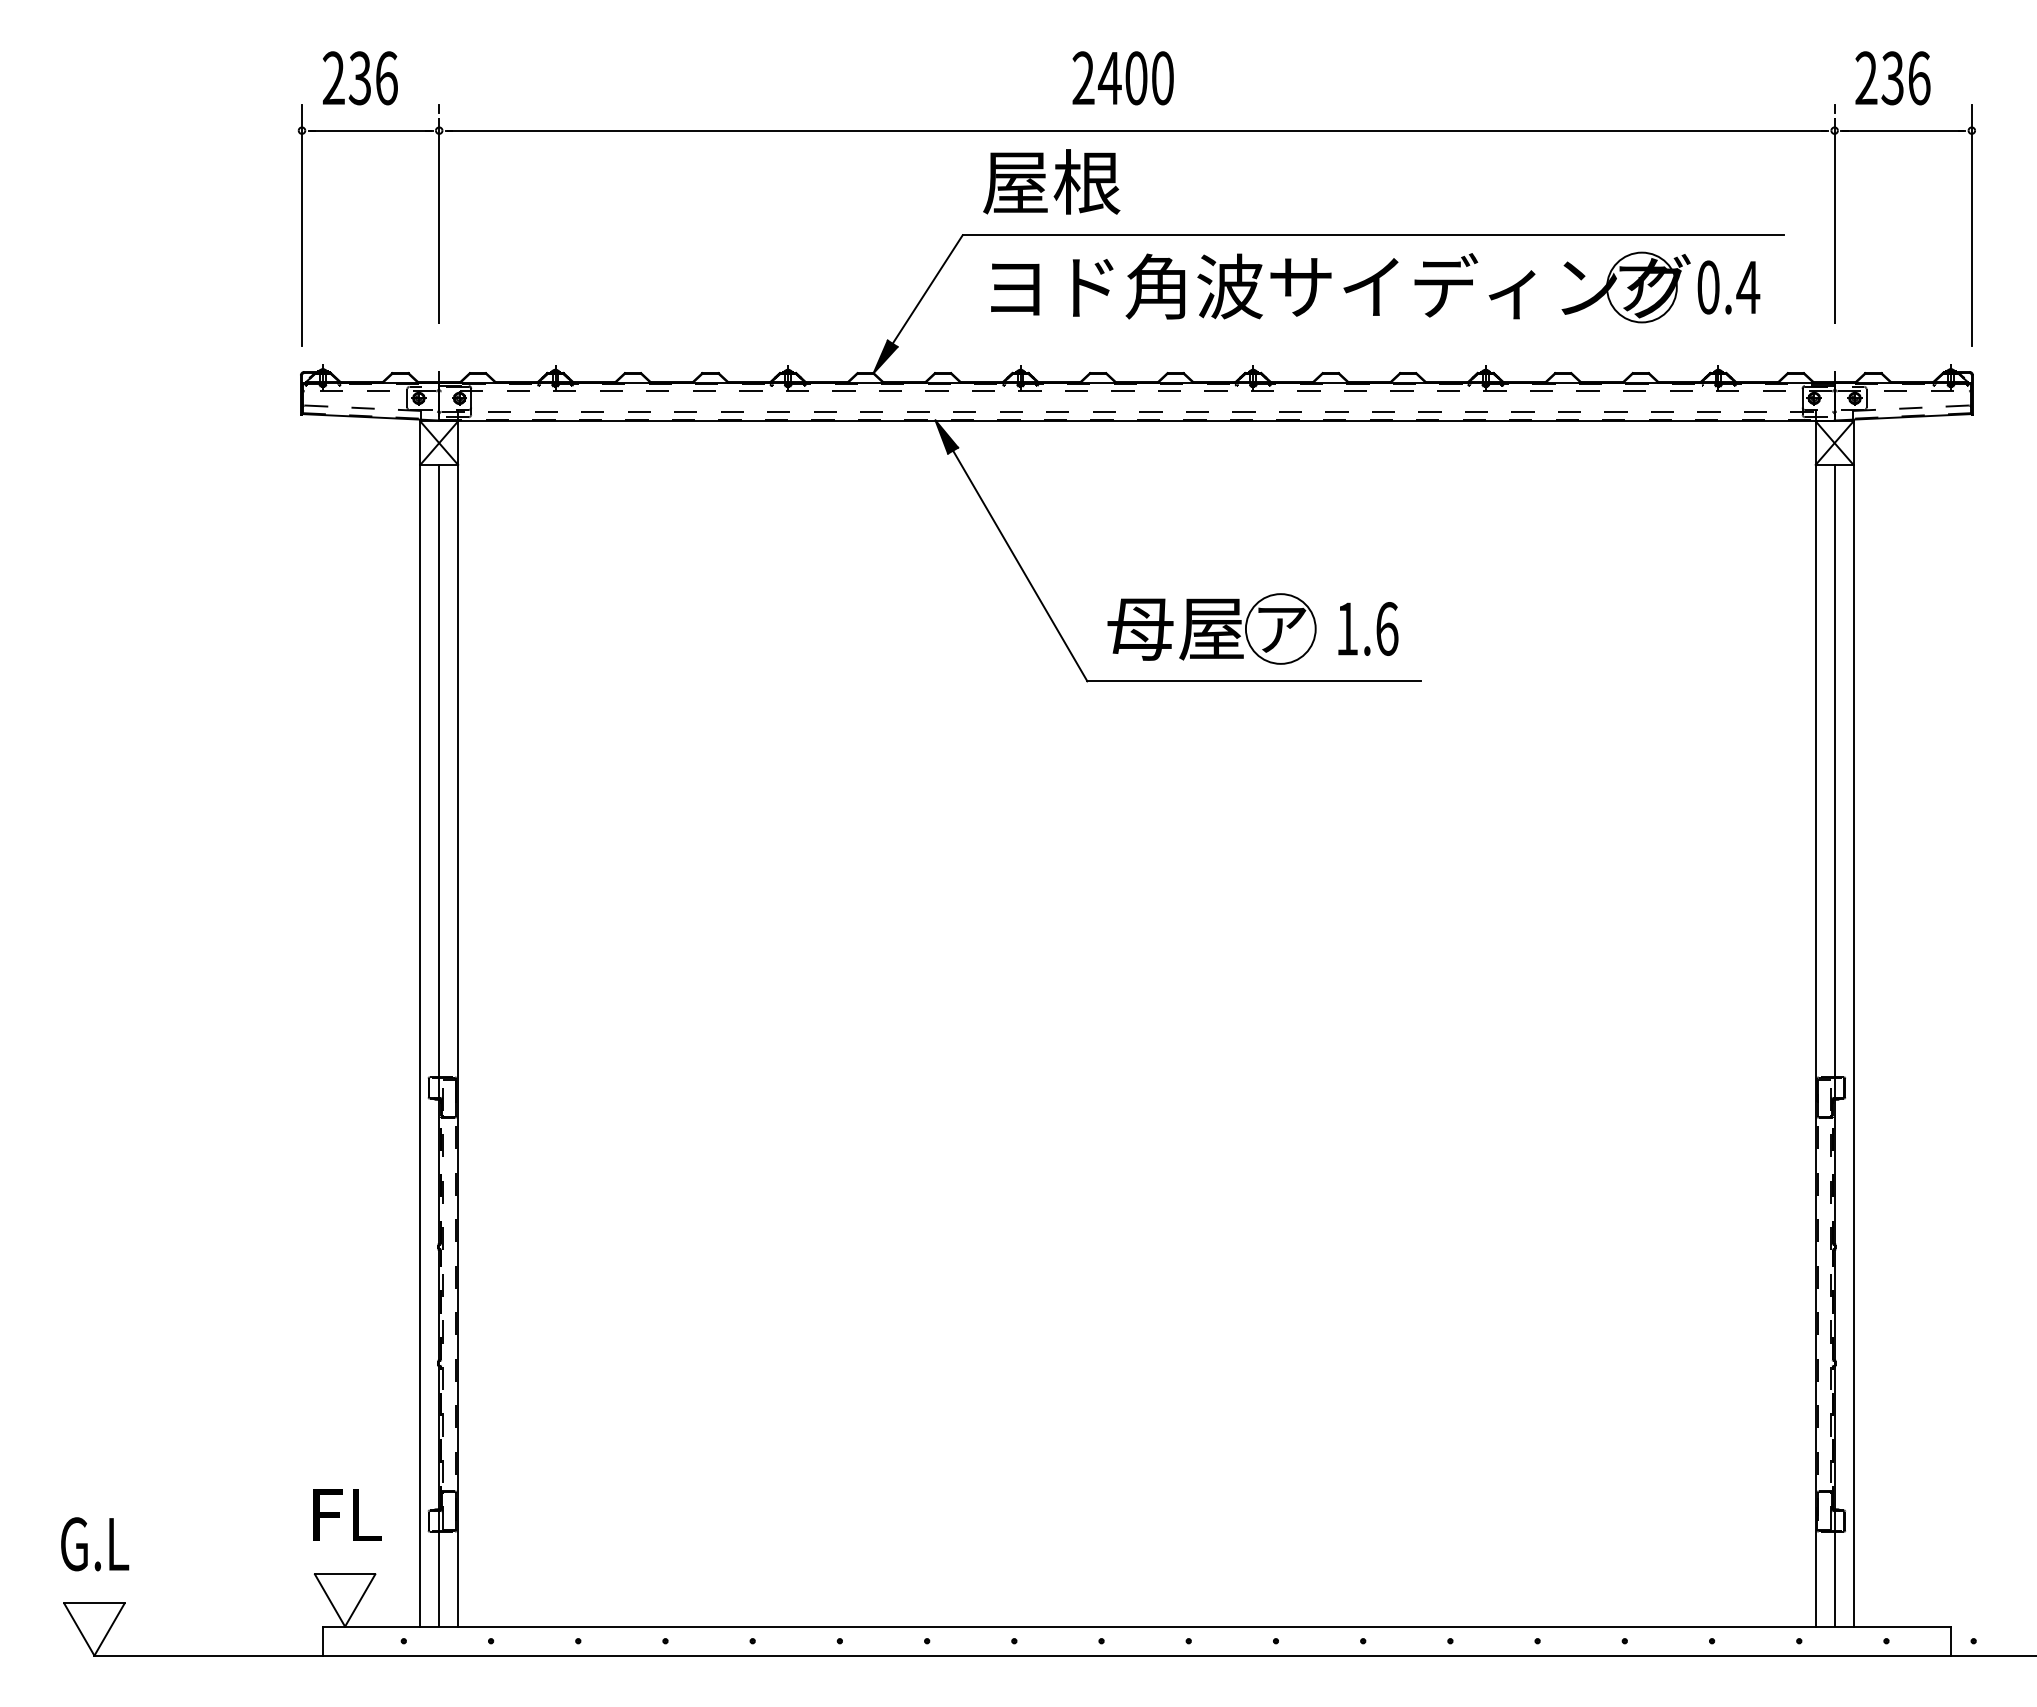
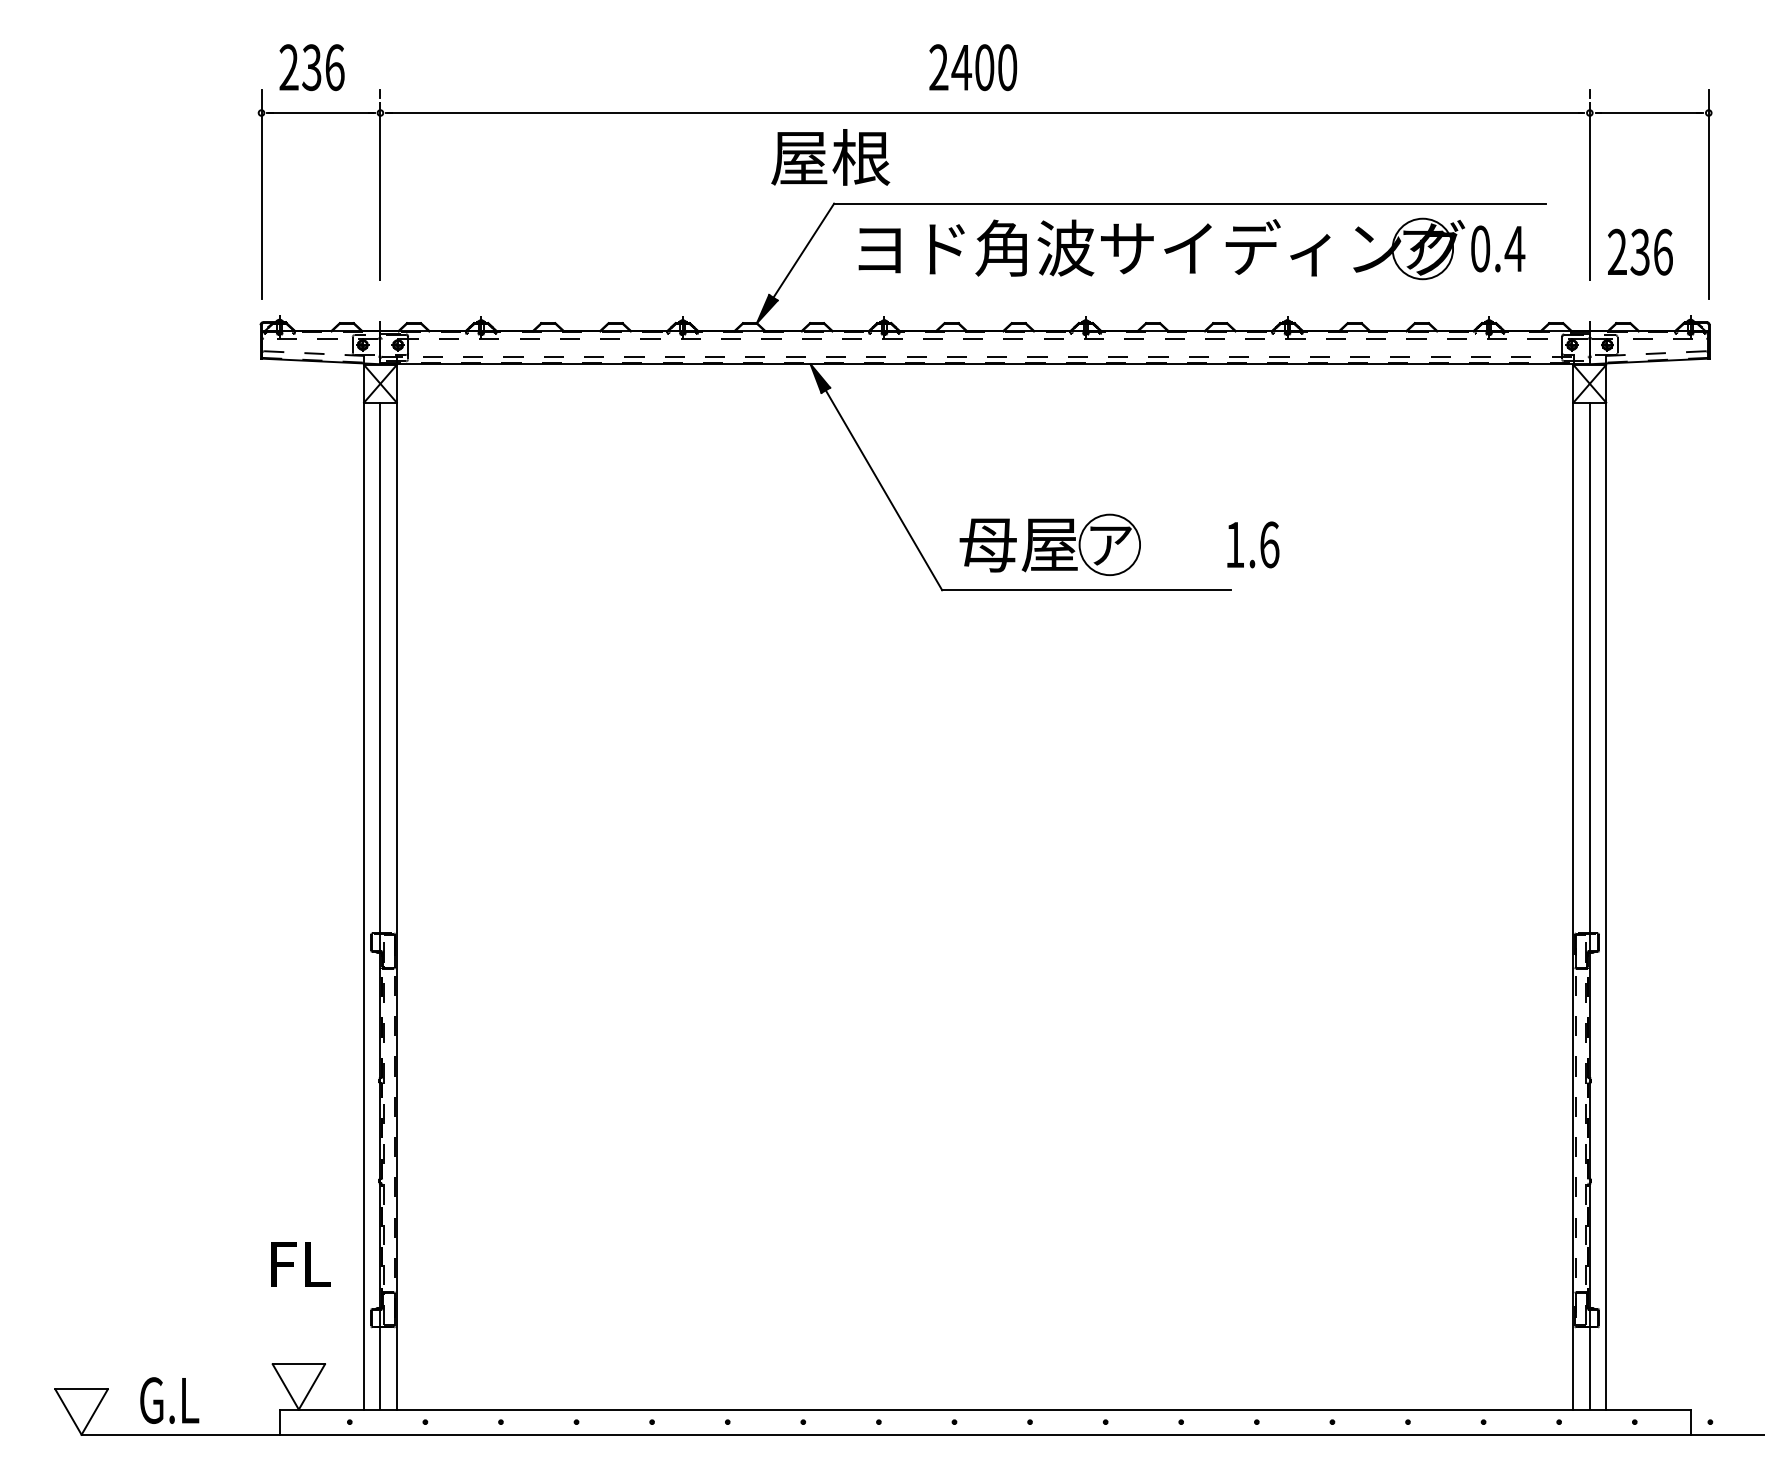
text: (1892, 78) -> (1639, 252), moved
text: (1051, 181) -> (830, 157), moved
text: (1368, 628) -> (1253, 544), moved
text: (347, 1514) -> (300, 1263), moved
text: (95, 1544) -> (170, 1400), moved

